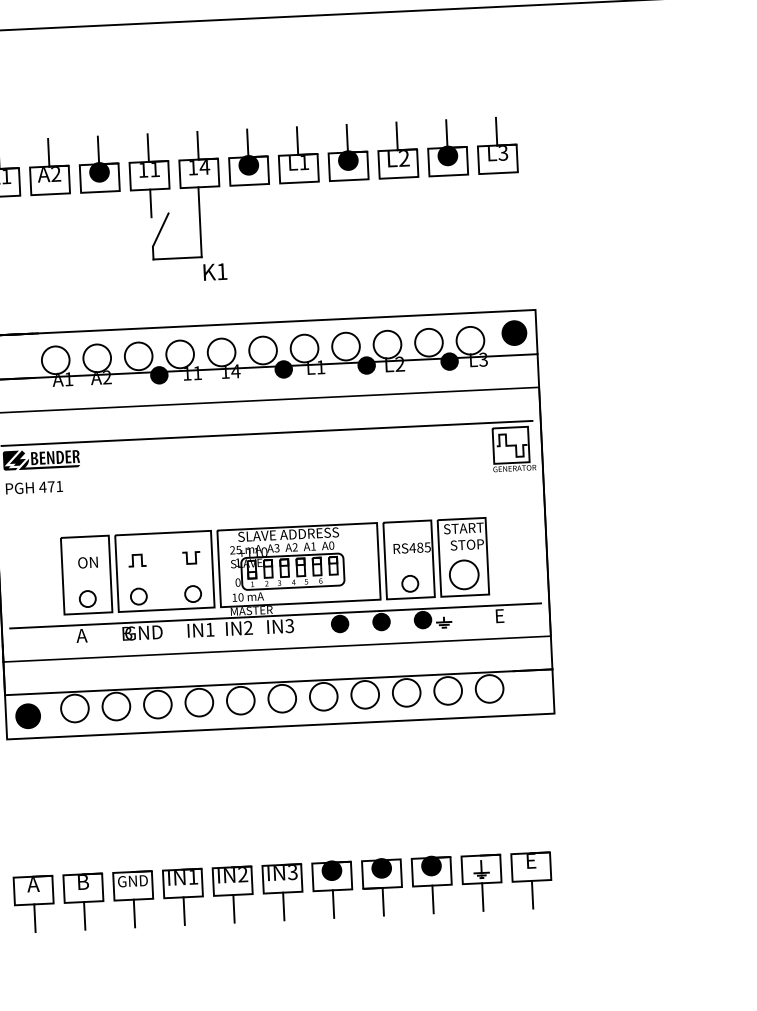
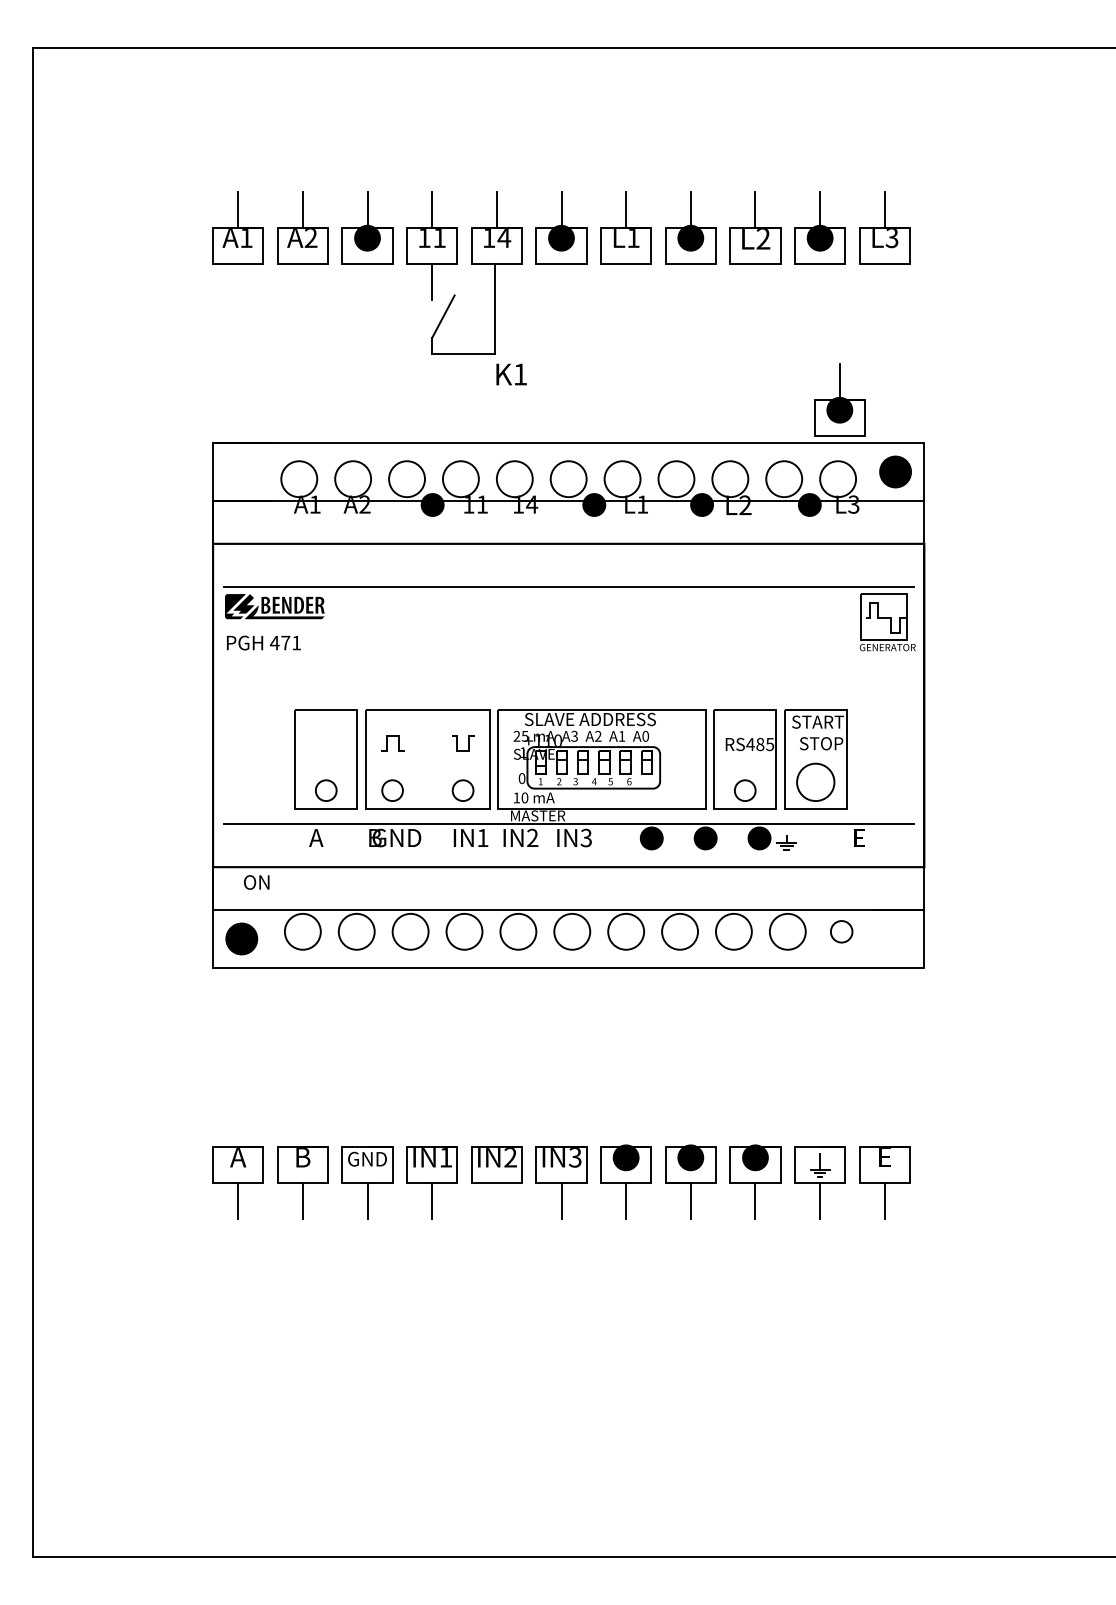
part: (468, 279) -> (839, 399), added
text: (87, 562) -> (256, 882), moved
circle: (489, 688) -> (841, 931), size x0.6
line: (233, 909) -> (496, 1201), removed

